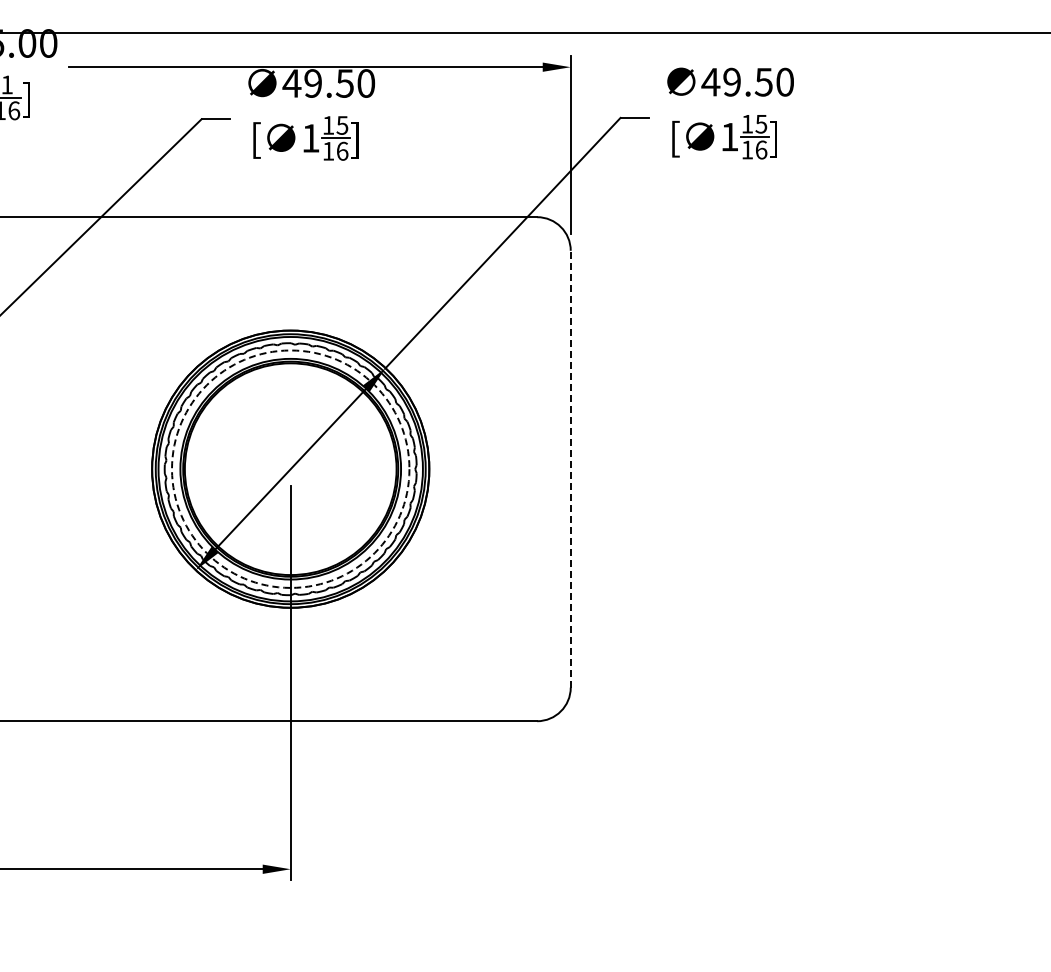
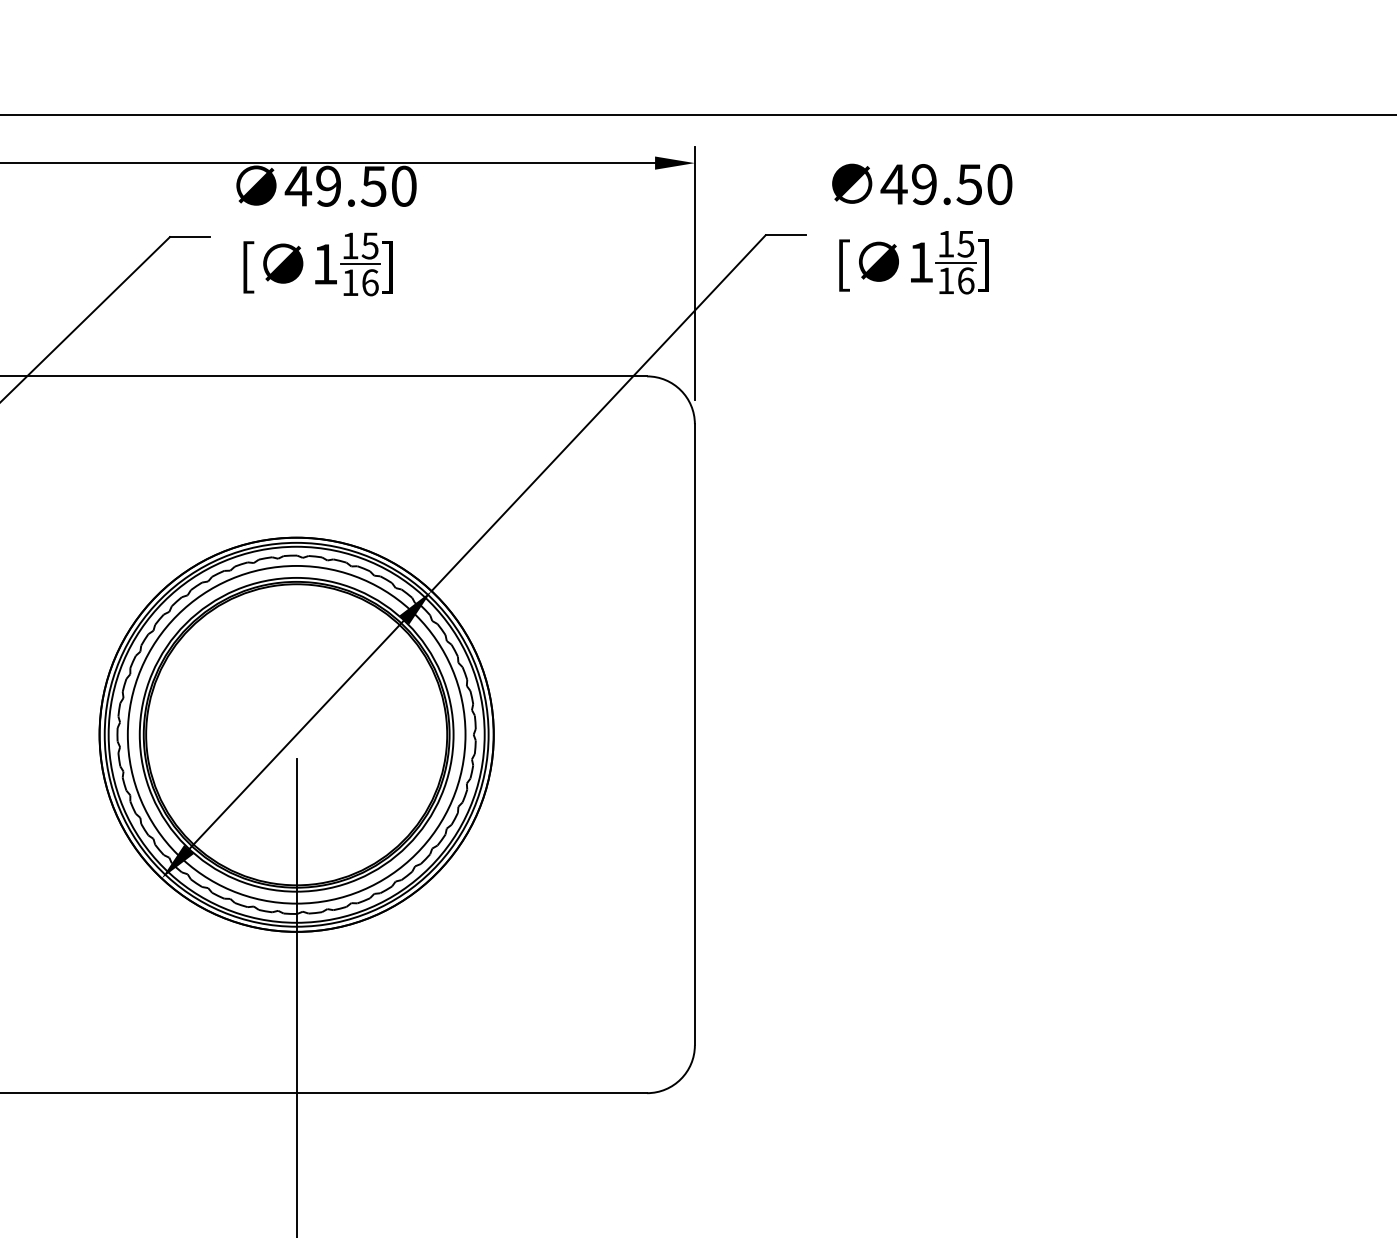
circle: (290, 468) -> (296, 733), dashed -> solid
line: (570, 468) -> (694, 733), dashed -> solid

